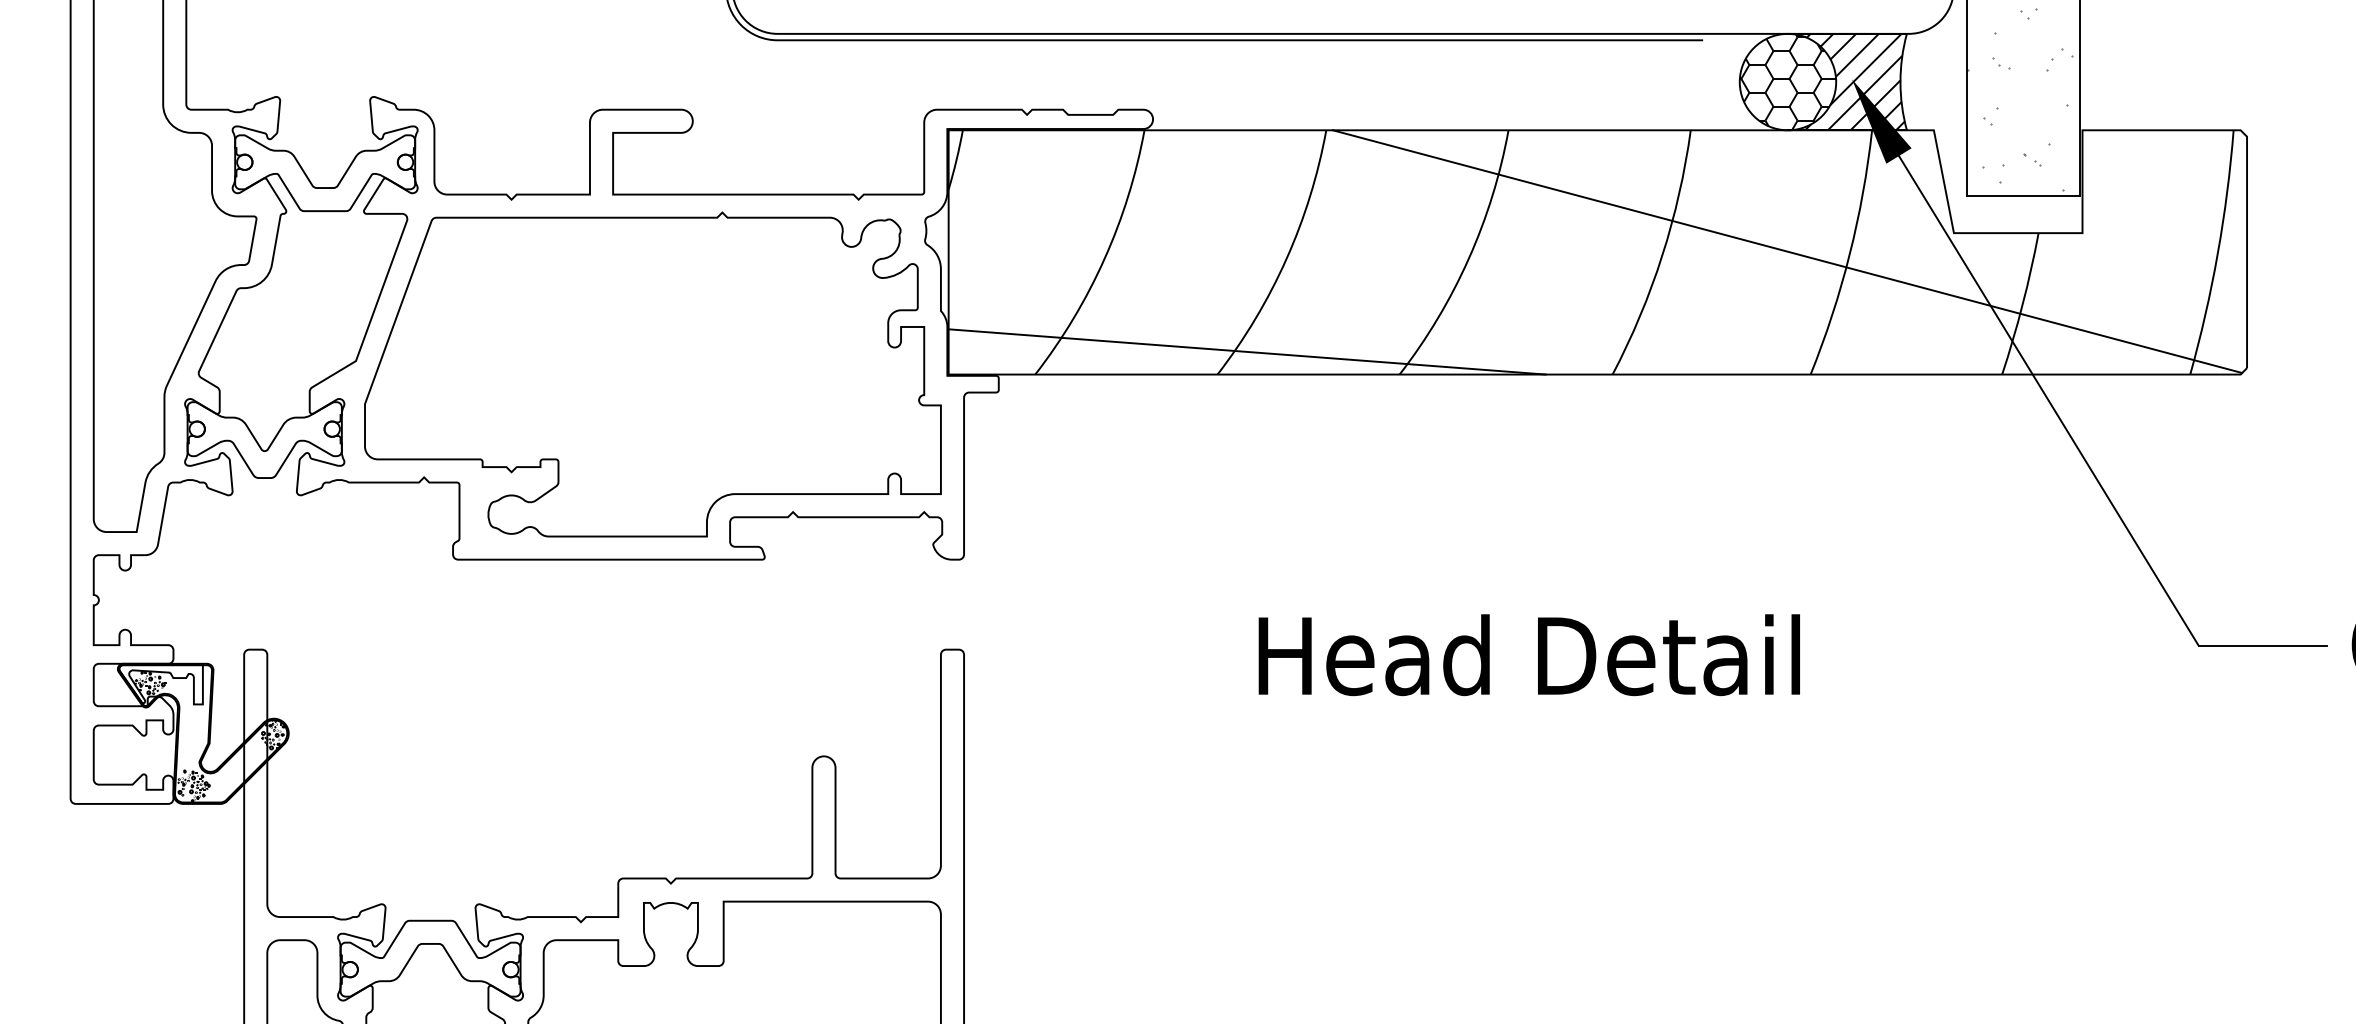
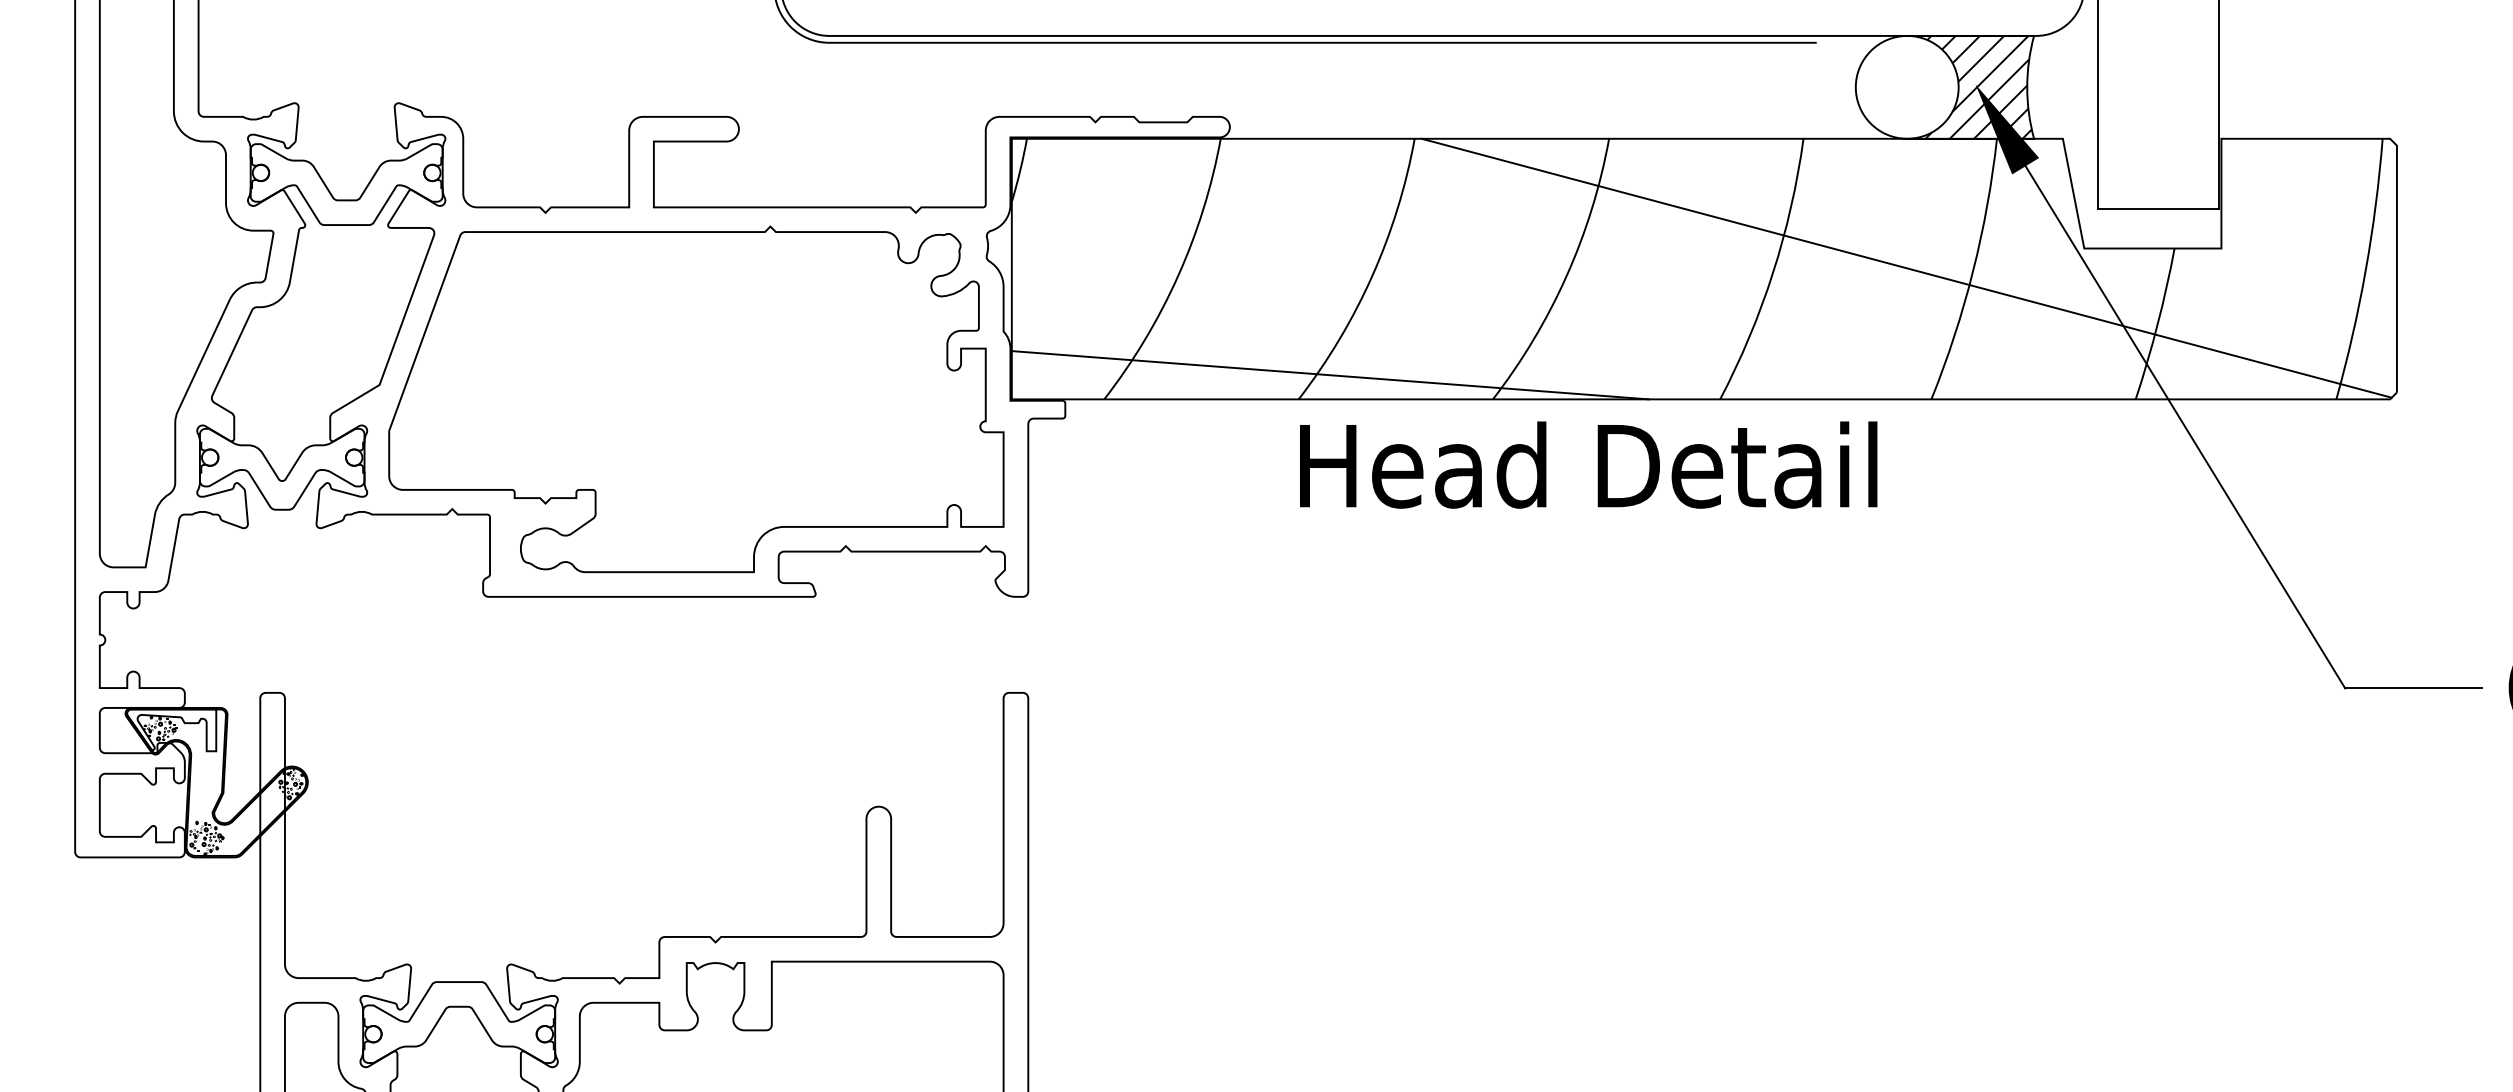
hatch: (1787, 82) -> (1906, 87), removed
hatch: (2019, 99) -> (2154, 105), removed
text: (1528, 655) -> (1587, 465), moved

